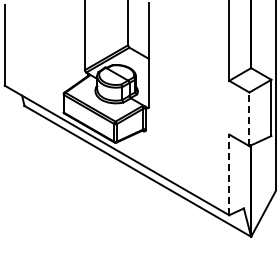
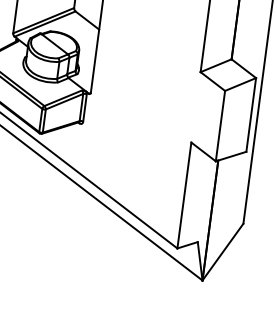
line: (249, 119) -> (220, 126), dashed -> solid
line: (229, 174) -> (184, 195), dashed -> solid

